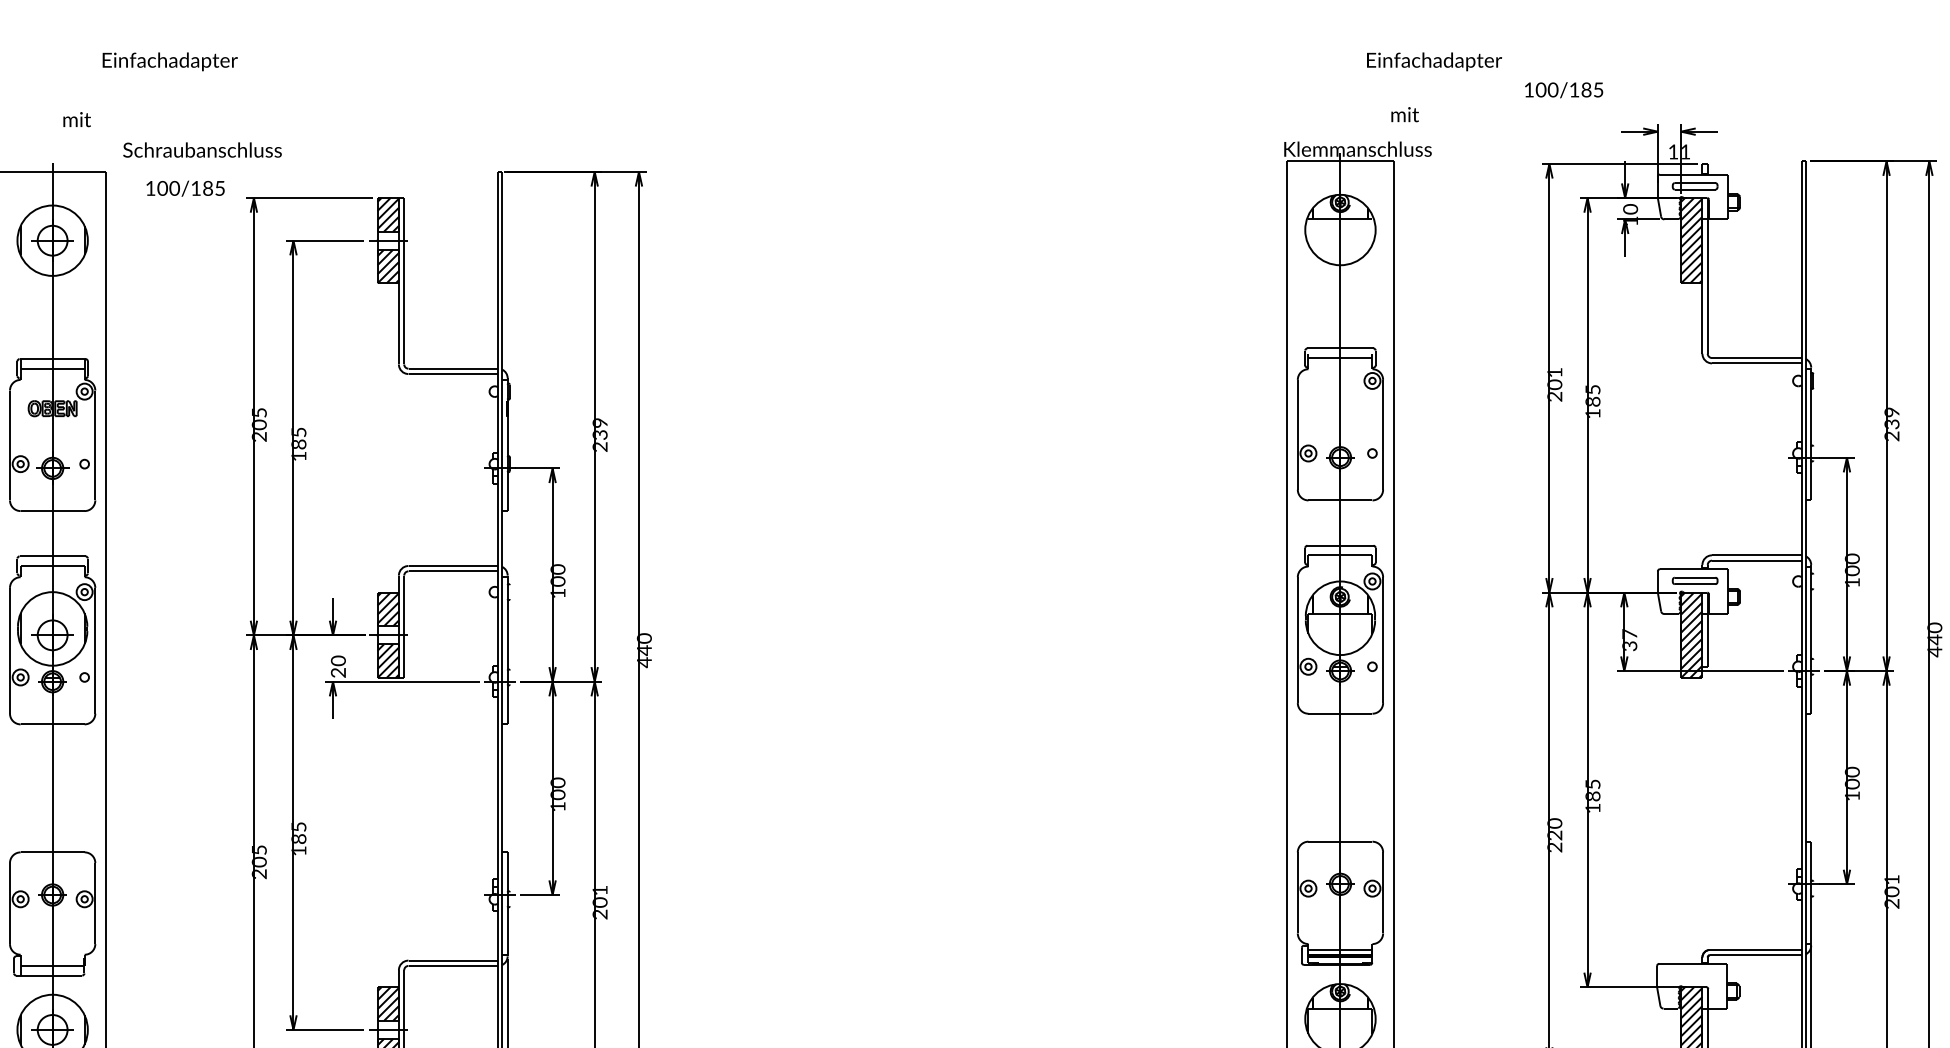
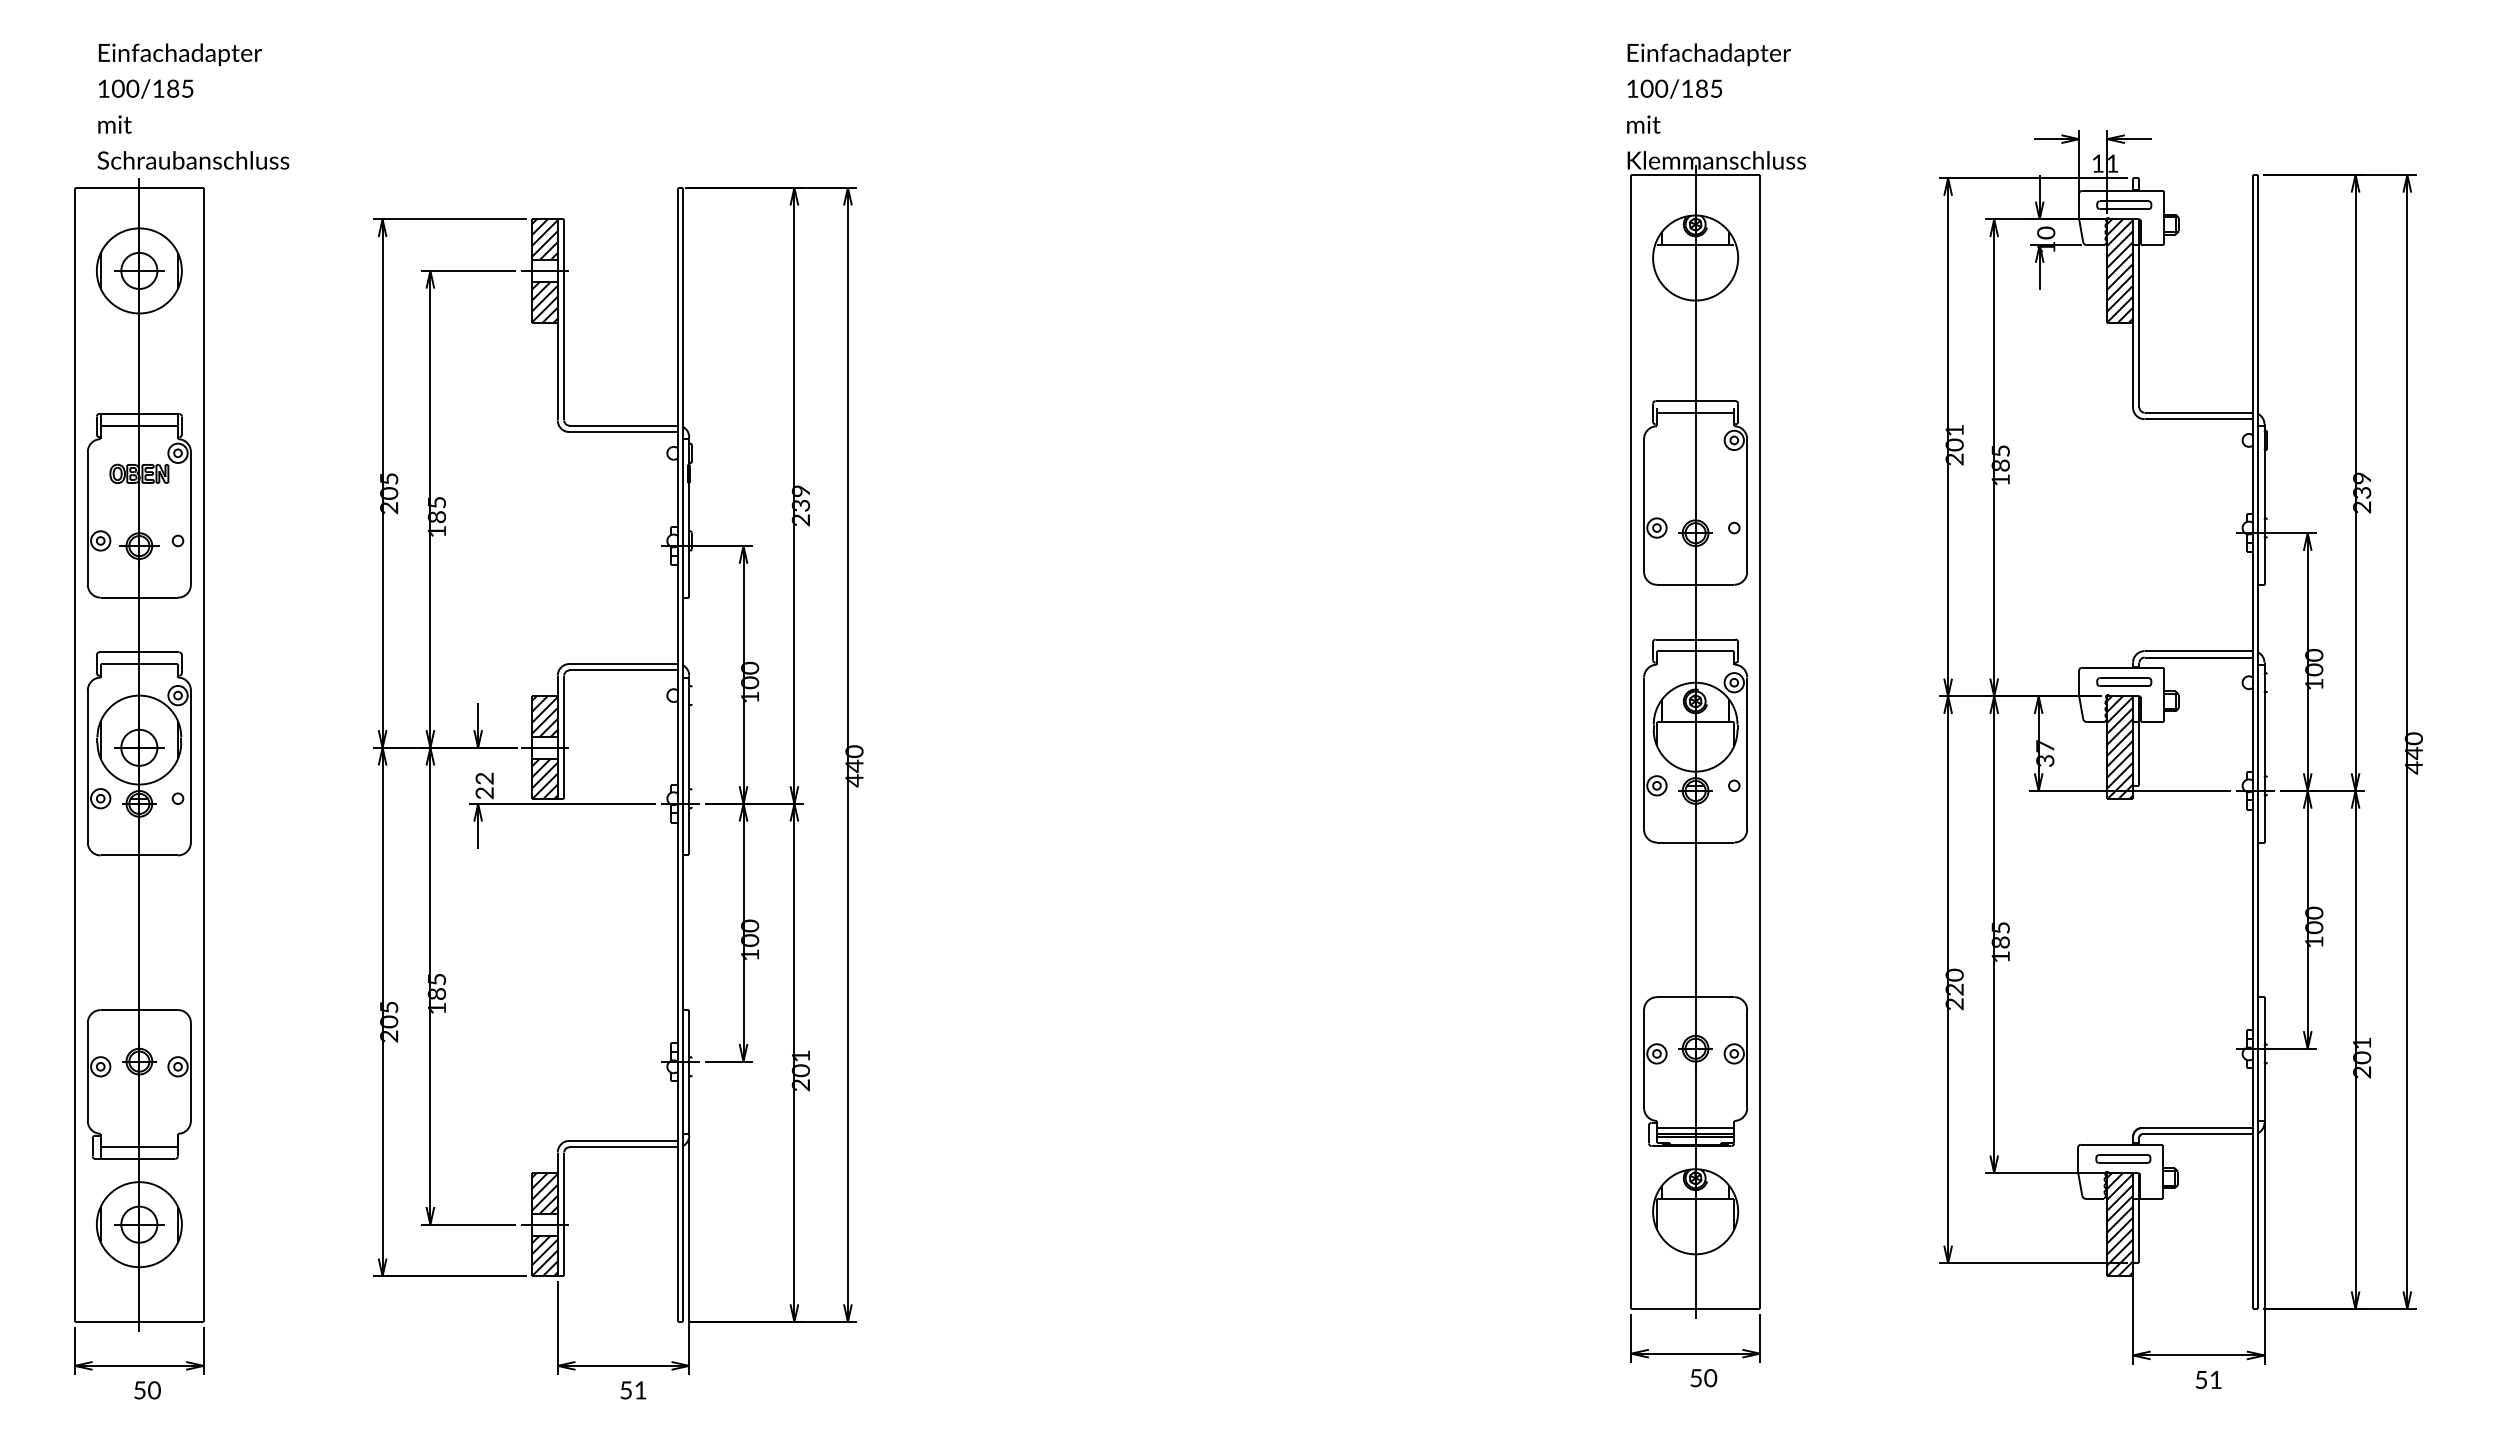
text: (170, 61) -> (180, 54), moved
text: (1433, 61) -> (1708, 54), moved
text: (1563, 89) -> (1674, 88), moved
text: (1404, 114) -> (1643, 124), moved
text: (76, 119) -> (114, 124), moved
text: (202, 150) -> (193, 160), moved
text: (185, 188) -> (145, 88), moved
text: (338, 660) -> (484, 778), 20 -> 22
part: (1694, 975) -> (2123, 1158), added

